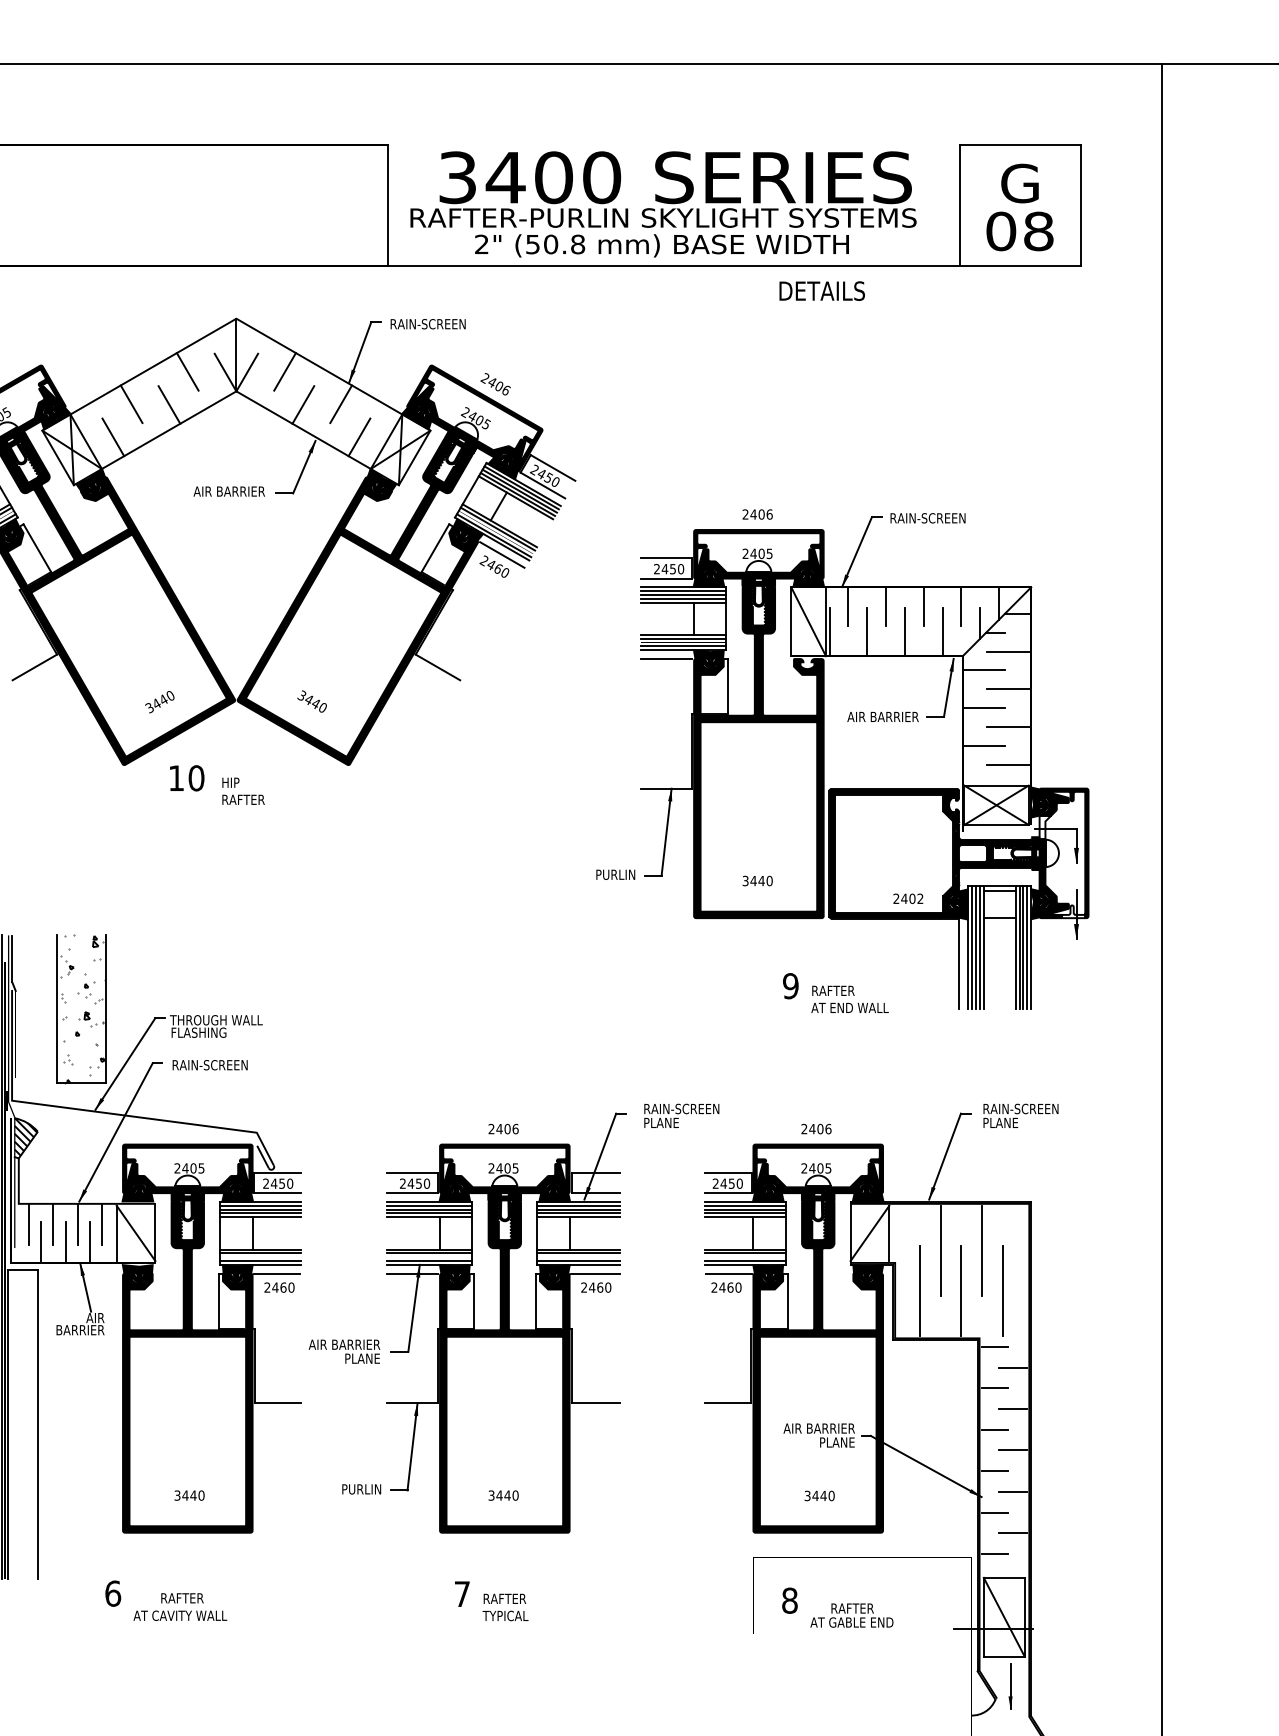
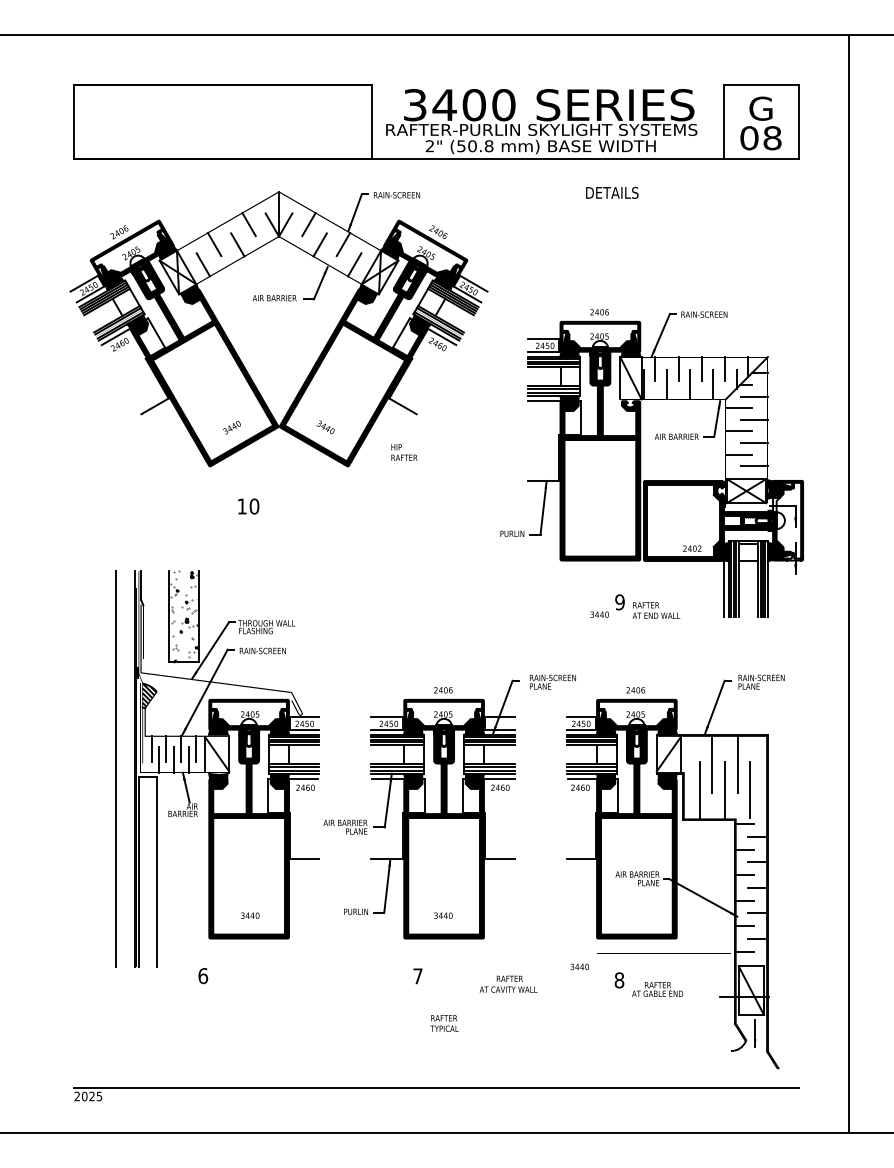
text: (822, 290) -> (612, 192), moved
text: (186, 778) -> (248, 506), moved
text: (243, 791) -> (404, 452), moved
text: (757, 880) -> (599, 614), moved
text: (819, 1495) -> (579, 966), moved
text: (180, 1605) -> (508, 983), moved
text: (505, 1607) -> (444, 1023), moved

